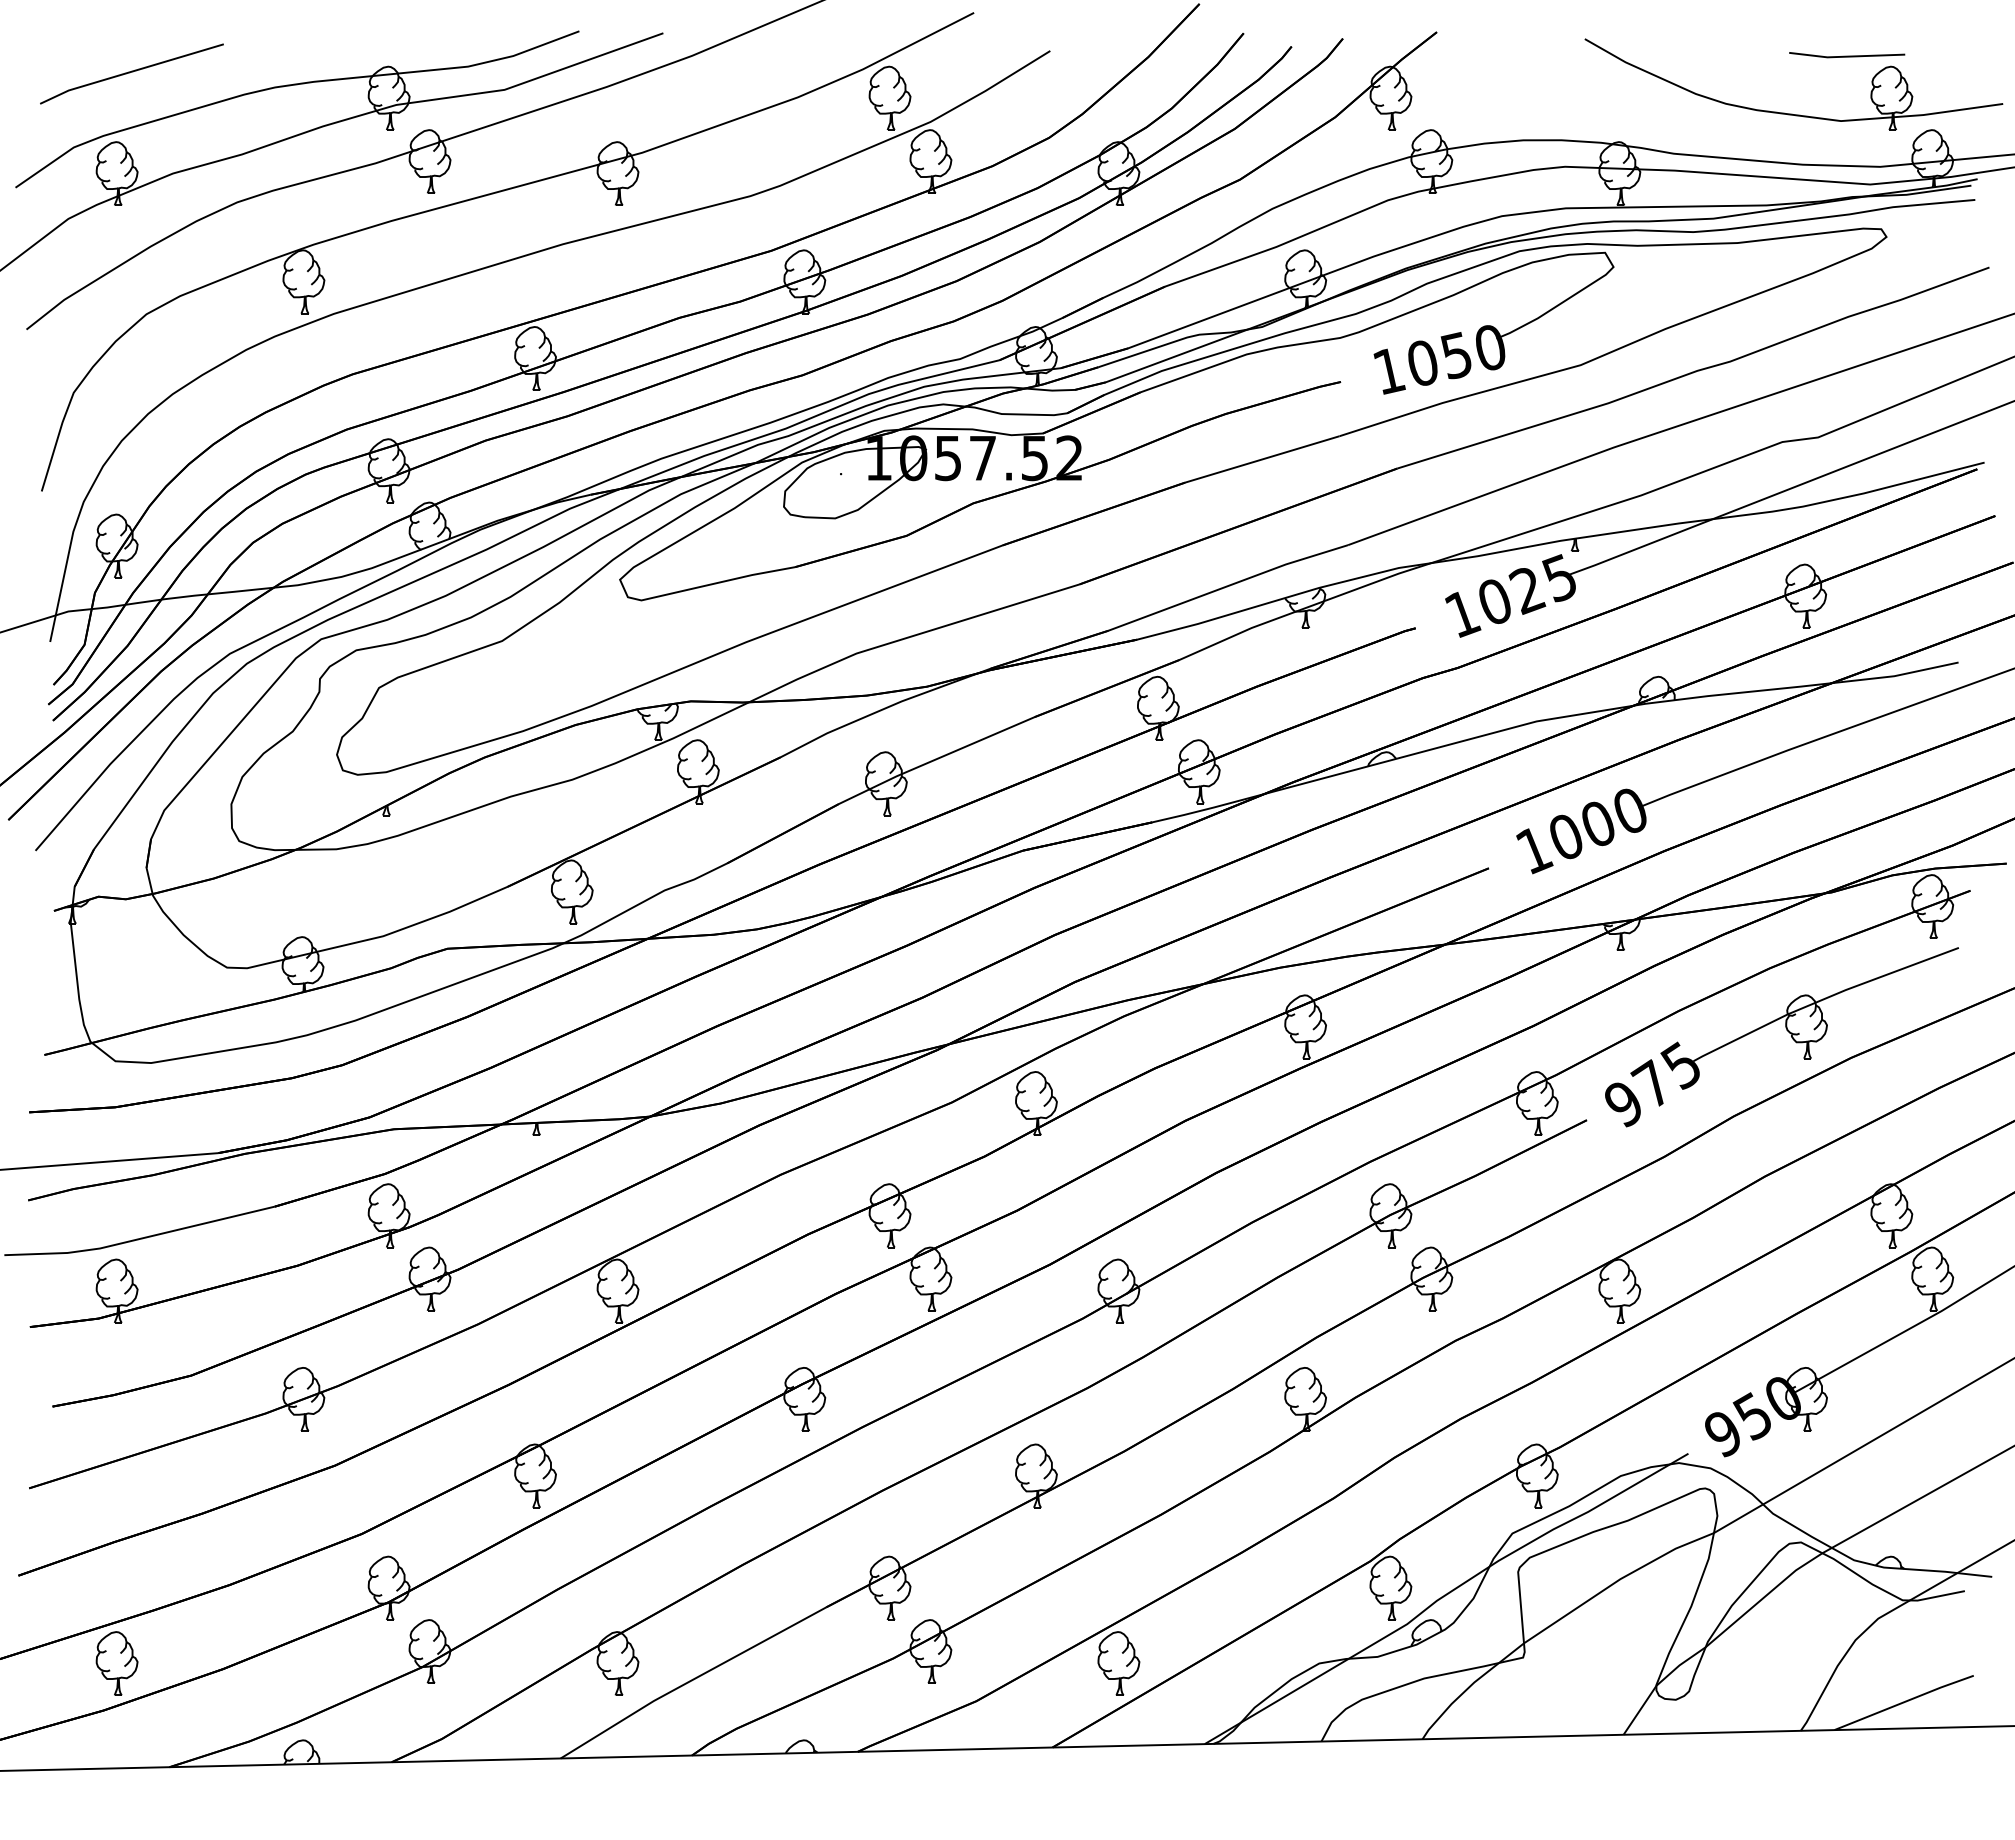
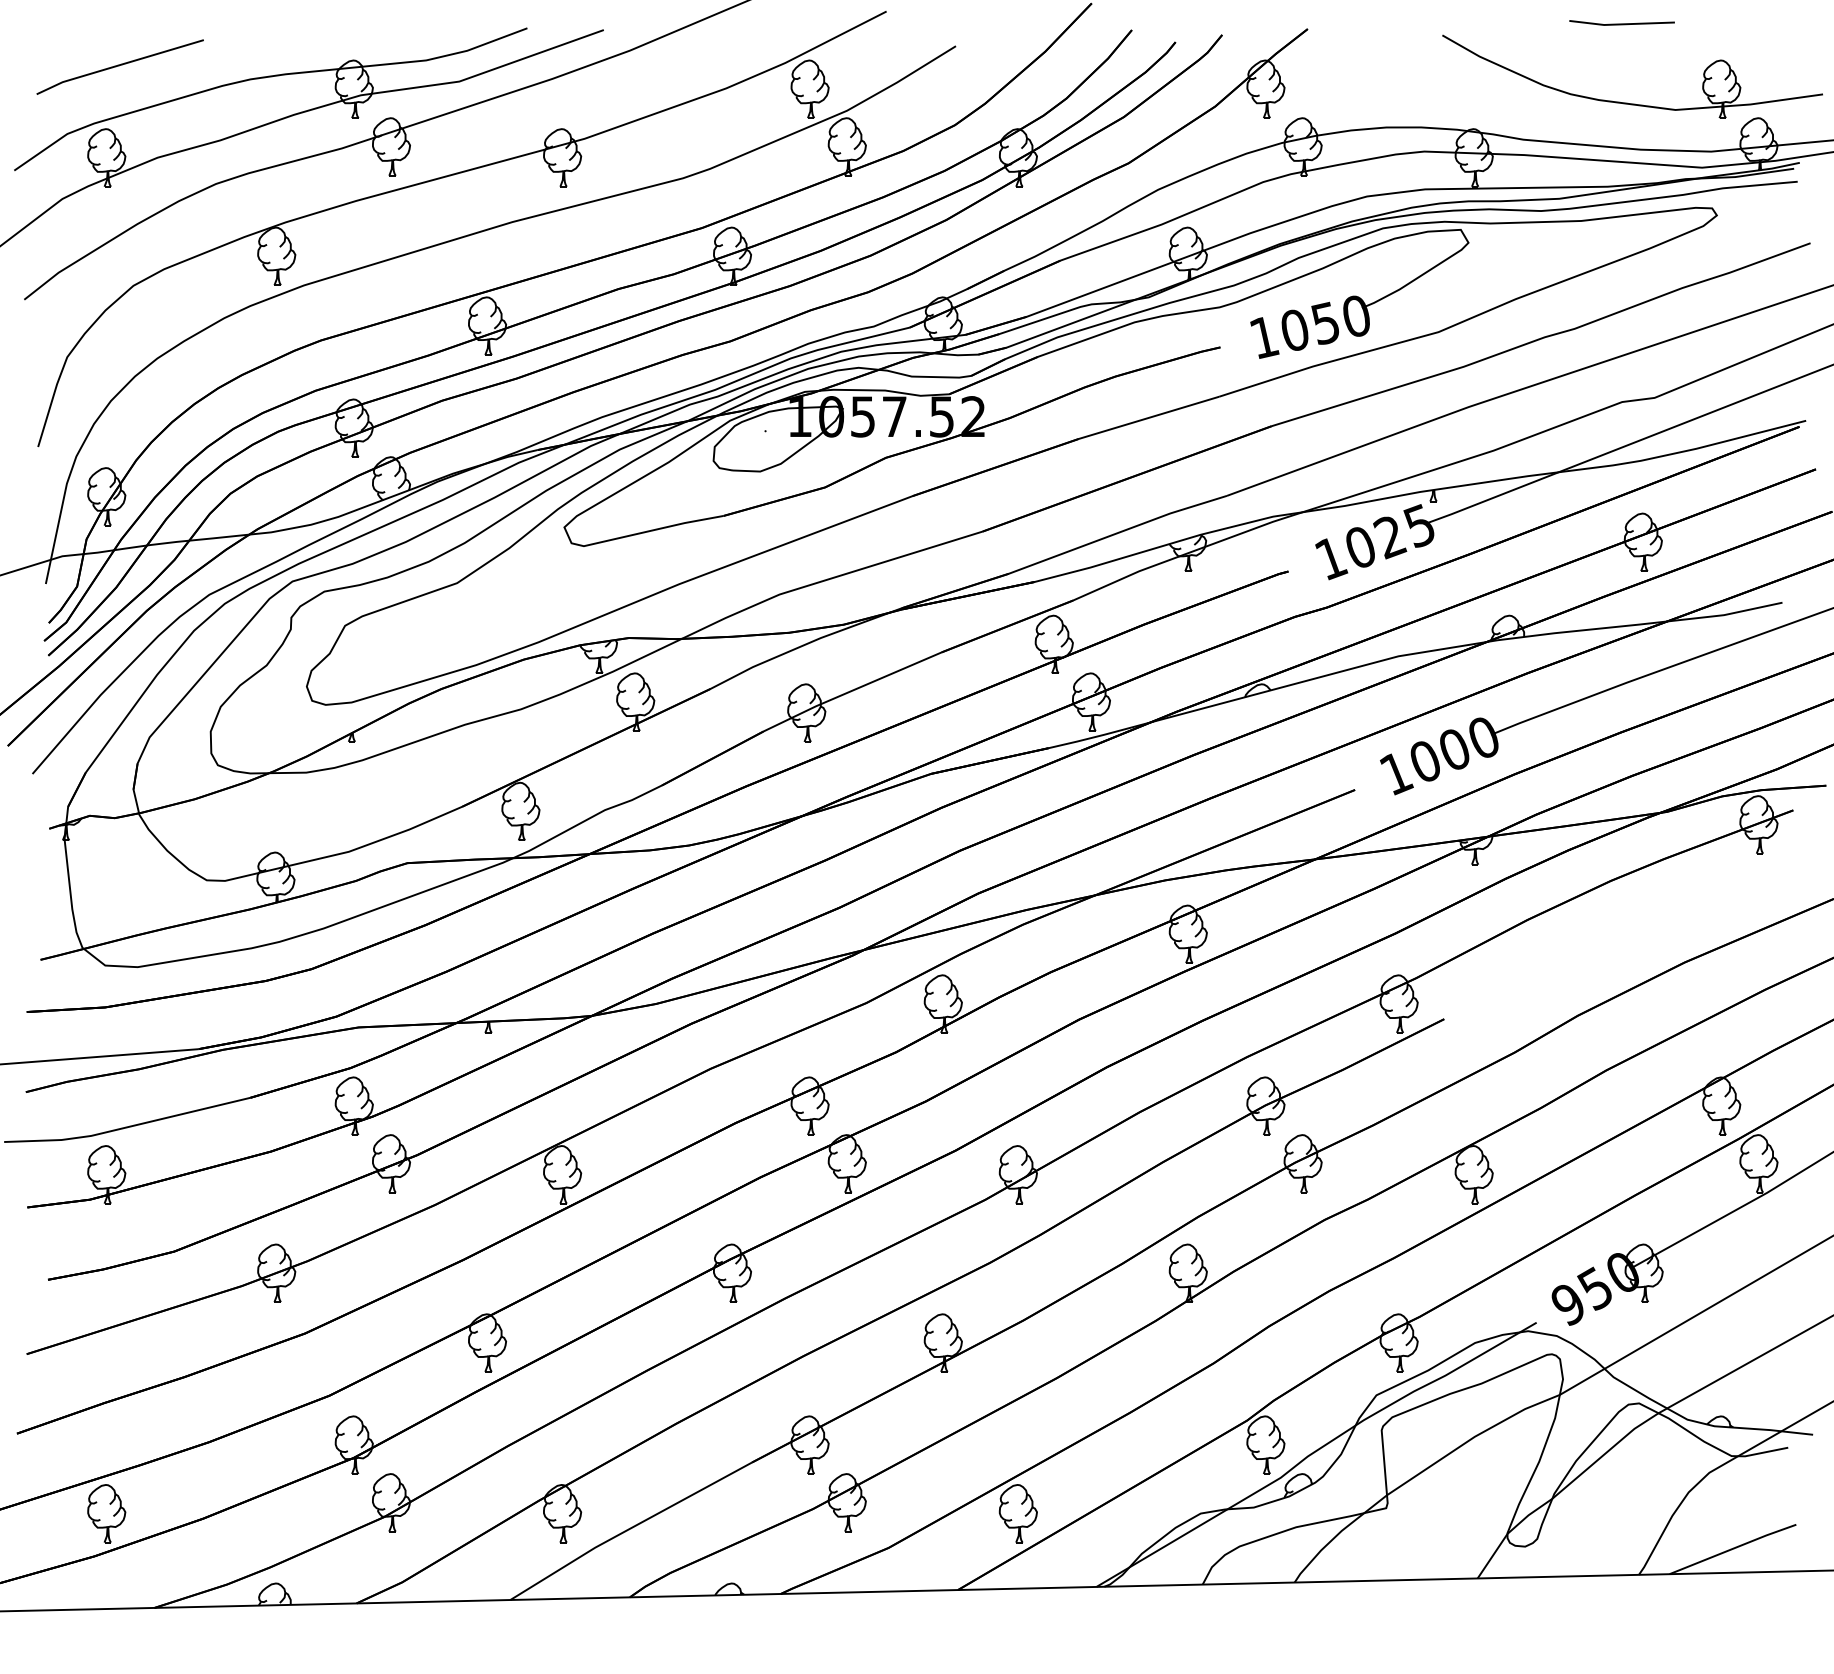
line: (1846, 55) -> (1621, 23), moved
part: (1787, 1031) -> (1626, 938), removed

